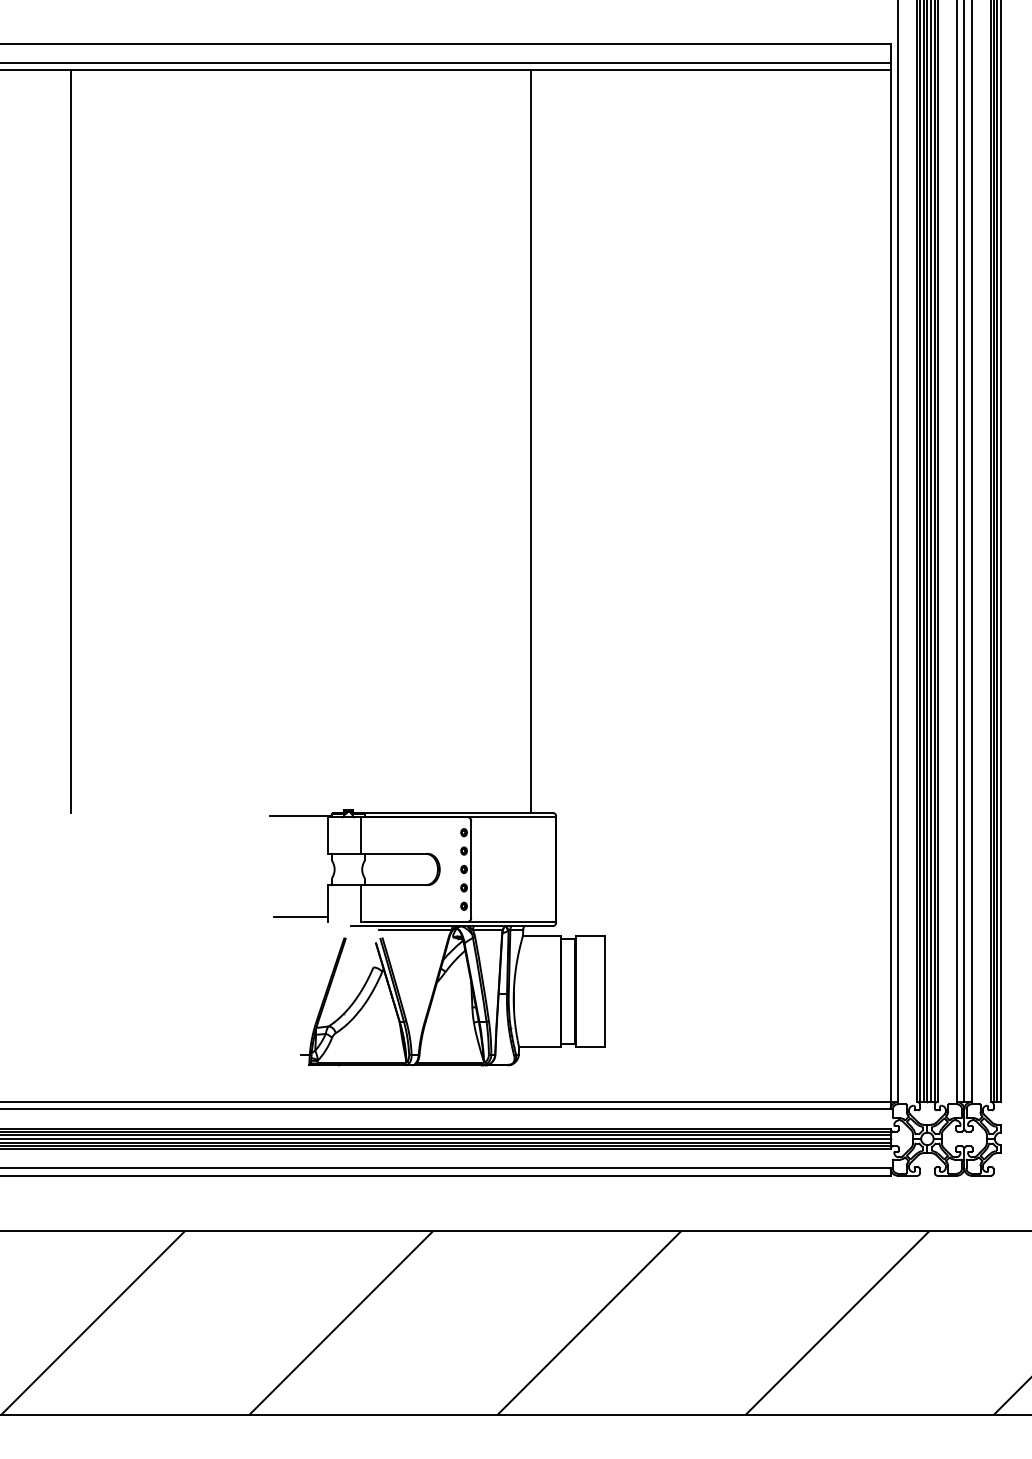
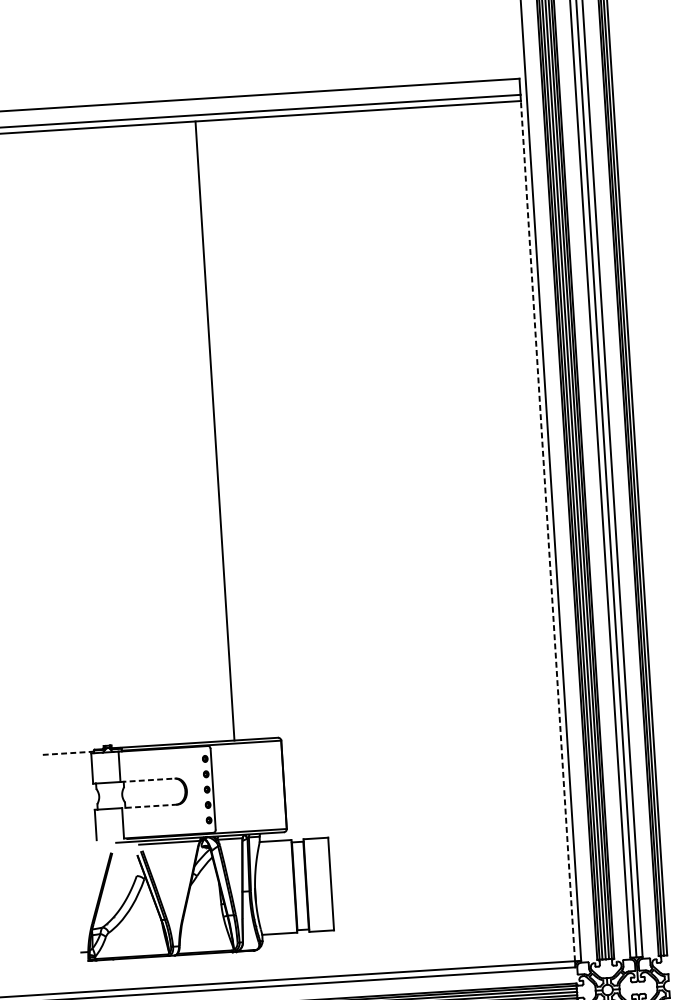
line: (531, 441) -> (215, 430), moved
line: (890, 586) -> (547, 531), solid -> dashed
line: (301, 815) -> (68, 753), solid -> dashed
line: (394, 853) -> (148, 779), solid -> dashed
line: (393, 885) -> (149, 806), solid -> dashed
line: (300, 916) -> (73, 837), removed

